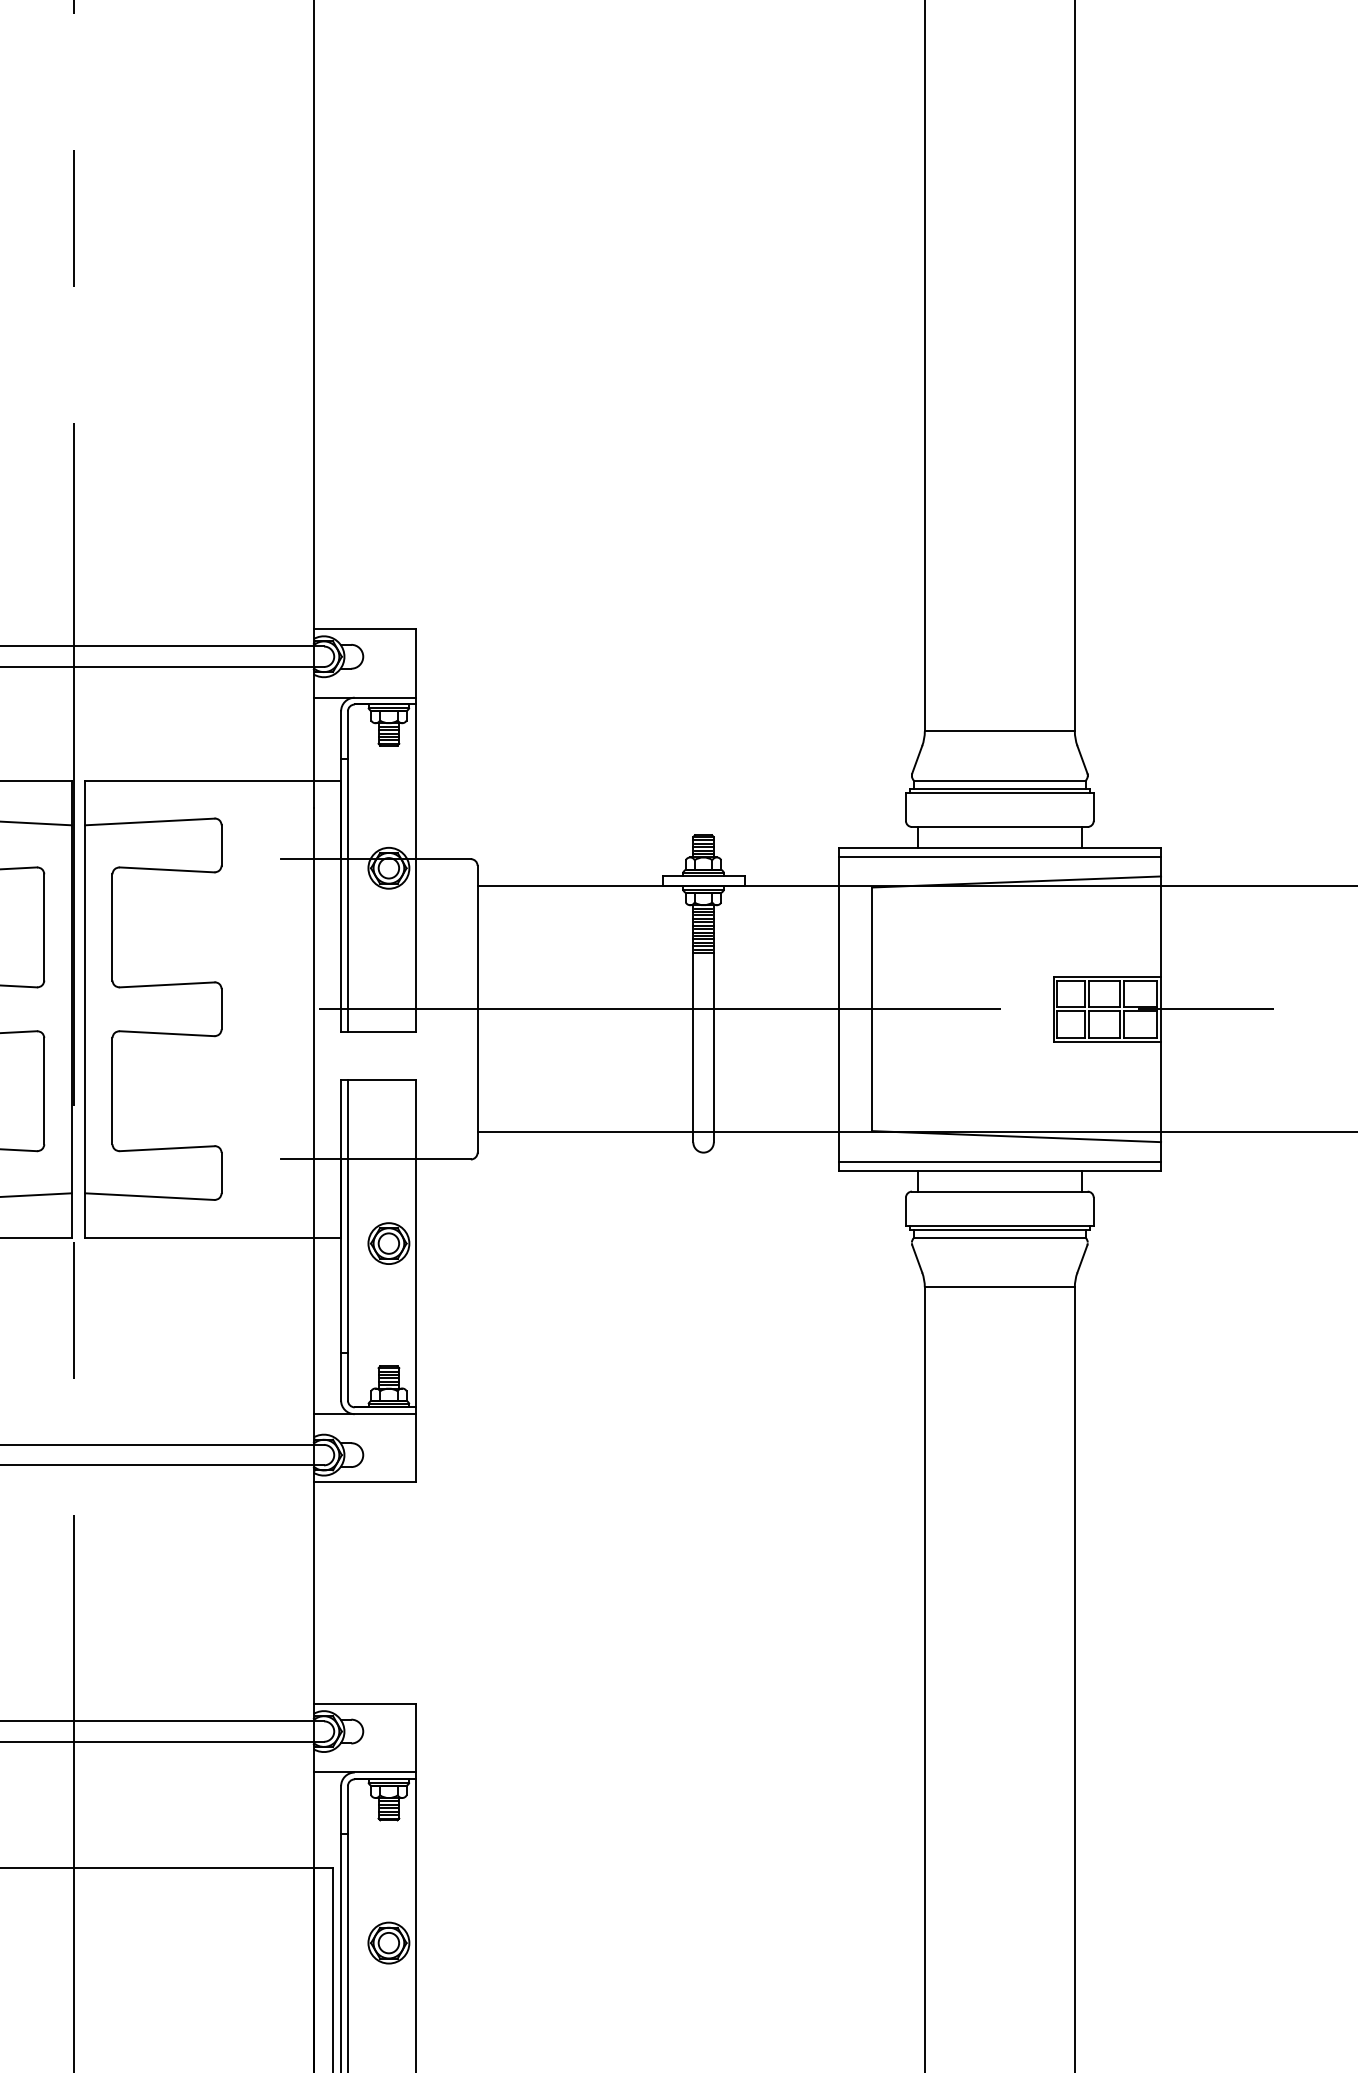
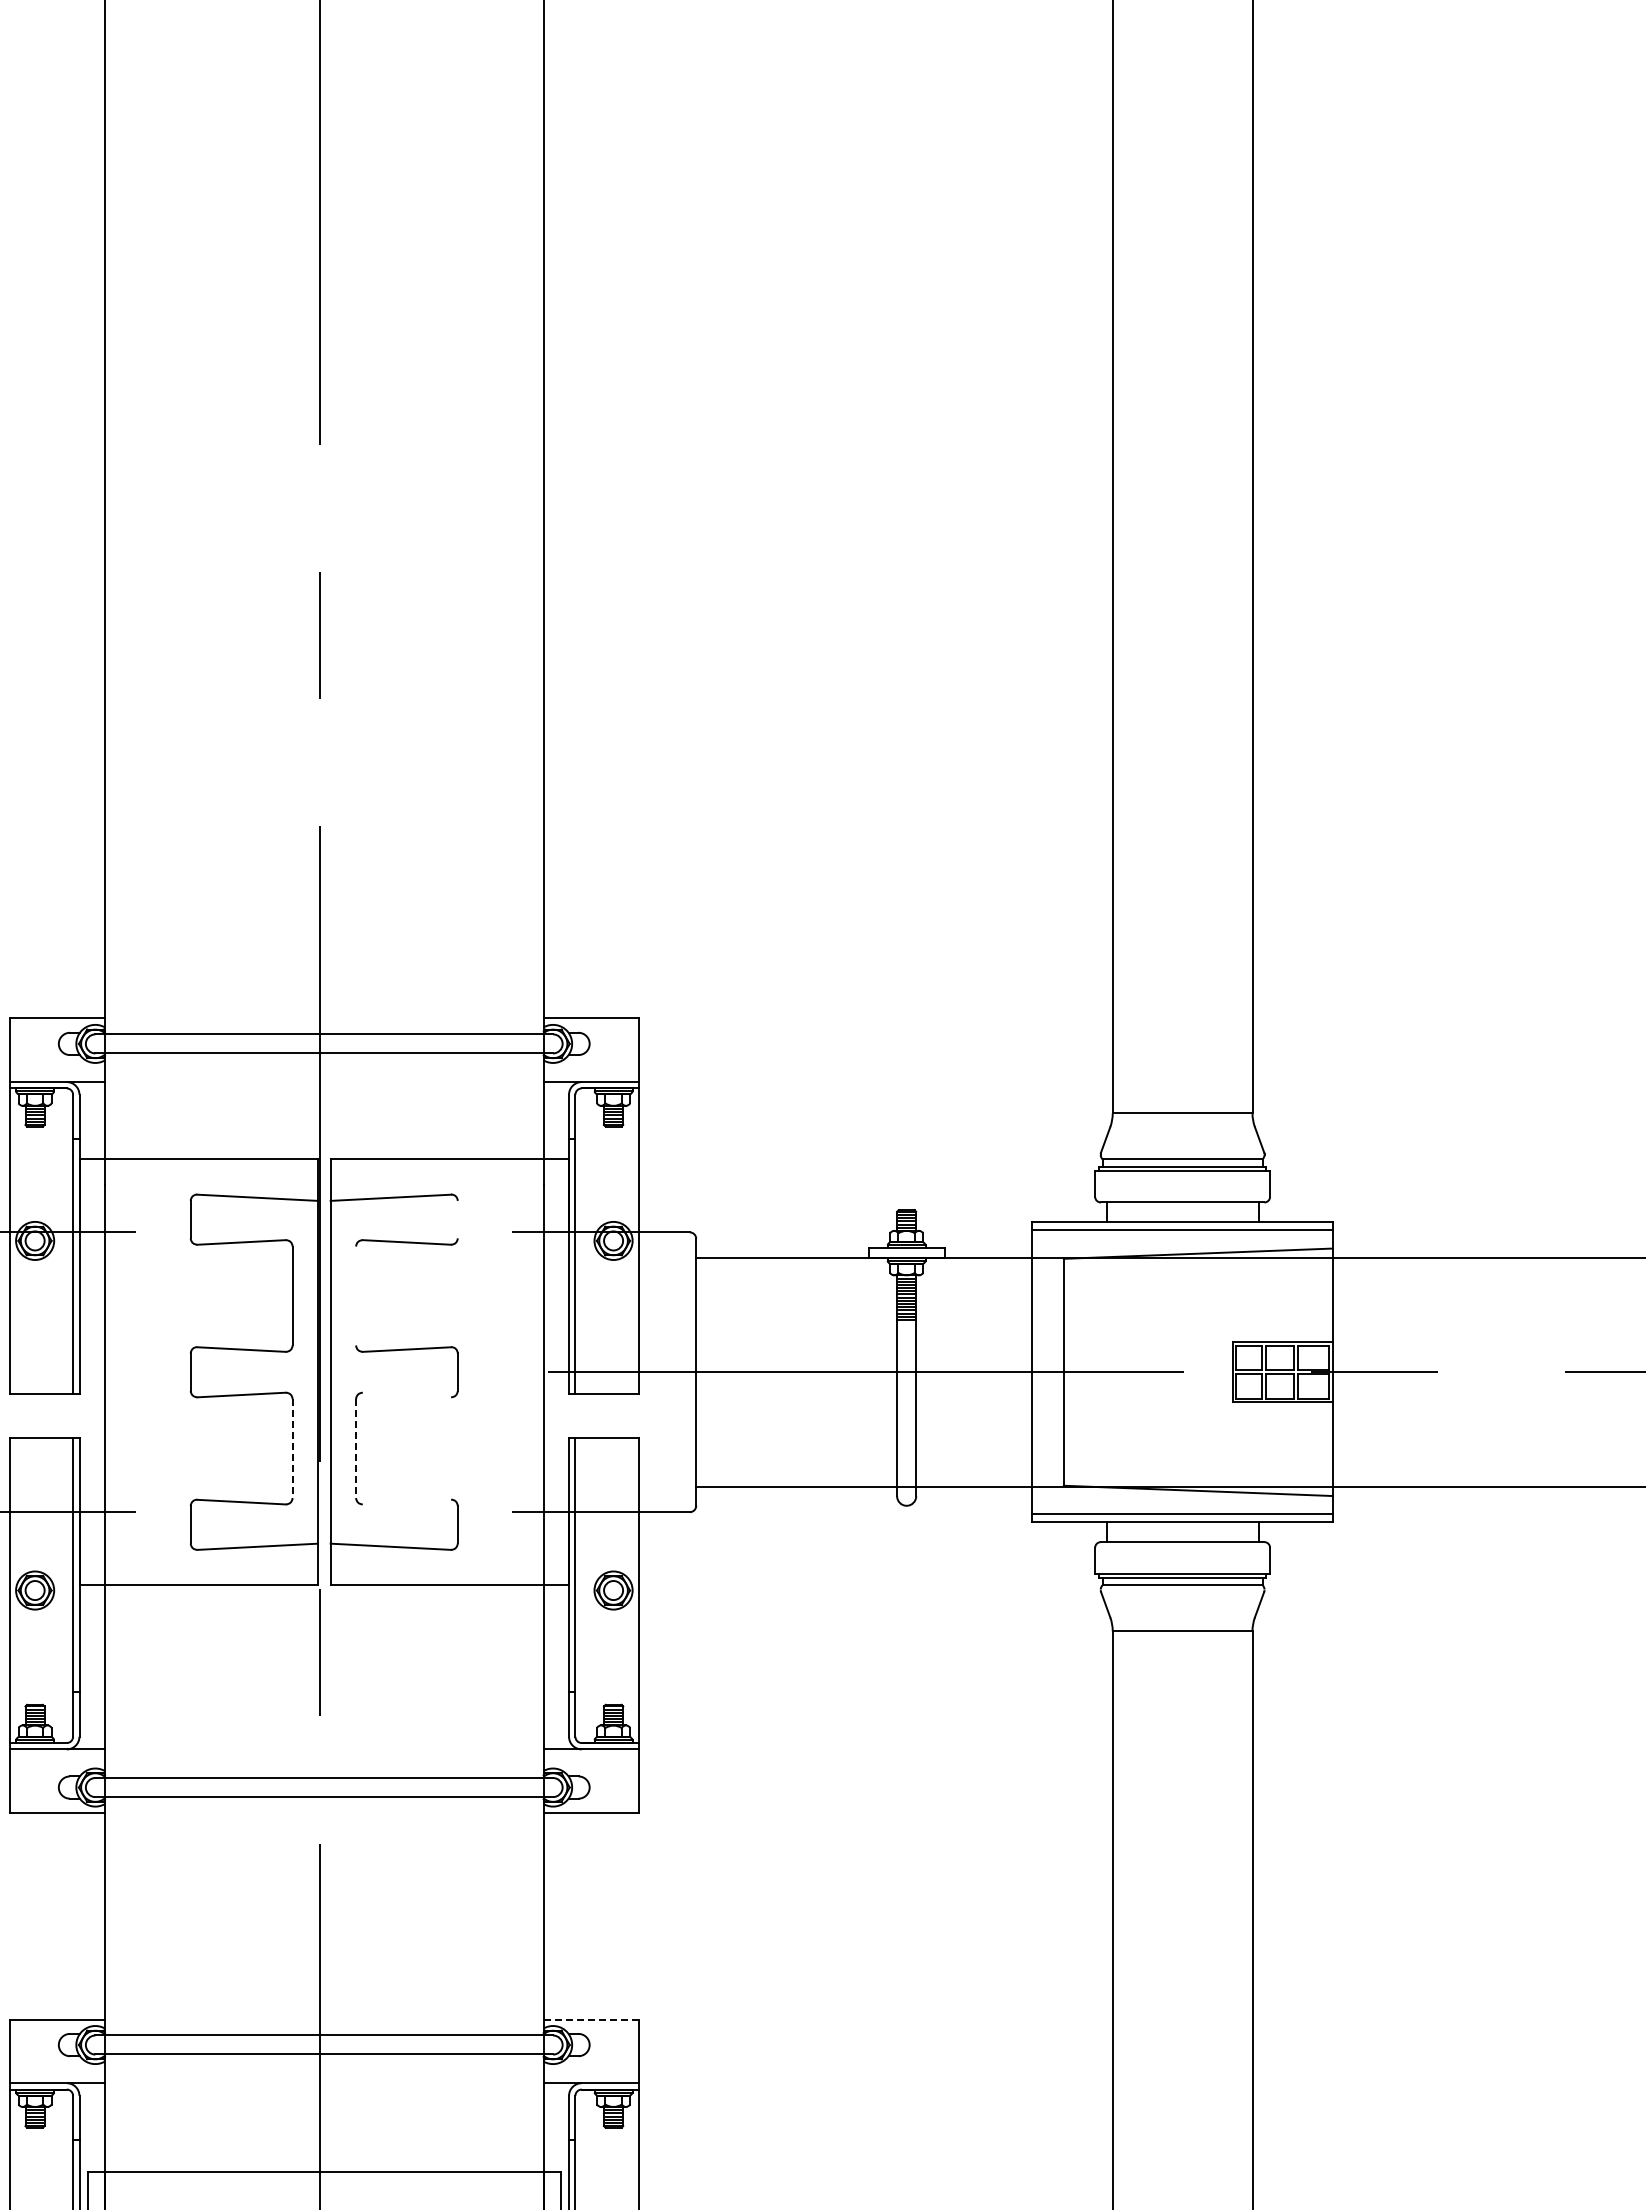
line: (221, 845) -> (457, 1219), removed
line: (112, 926) -> (356, 1295), removed
line: (166, 1033) -> (406, 1394), removed
line: (44, 1092) -> (292, 1449), solid -> dashed
line: (112, 1092) -> (356, 1449), solid -> dashed
line: (166, 1148) -> (406, 1501), removed
line: (365, 1704) -> (591, 2019), solid -> dashed

